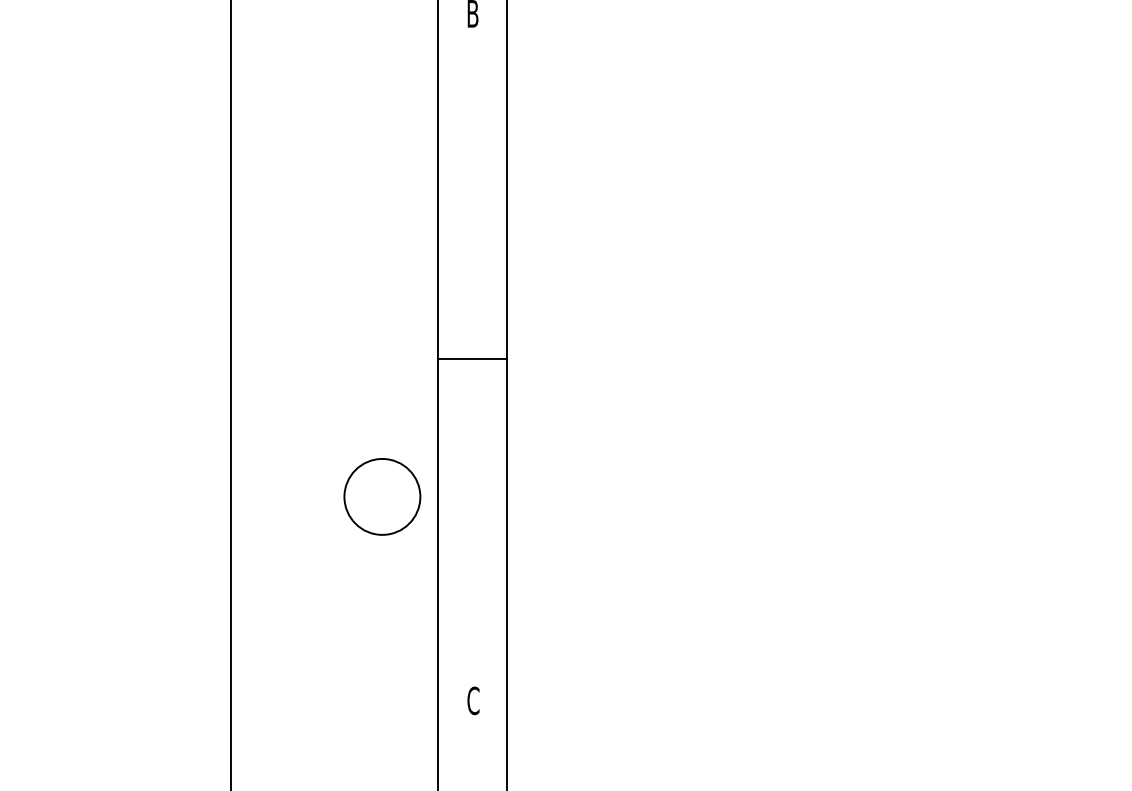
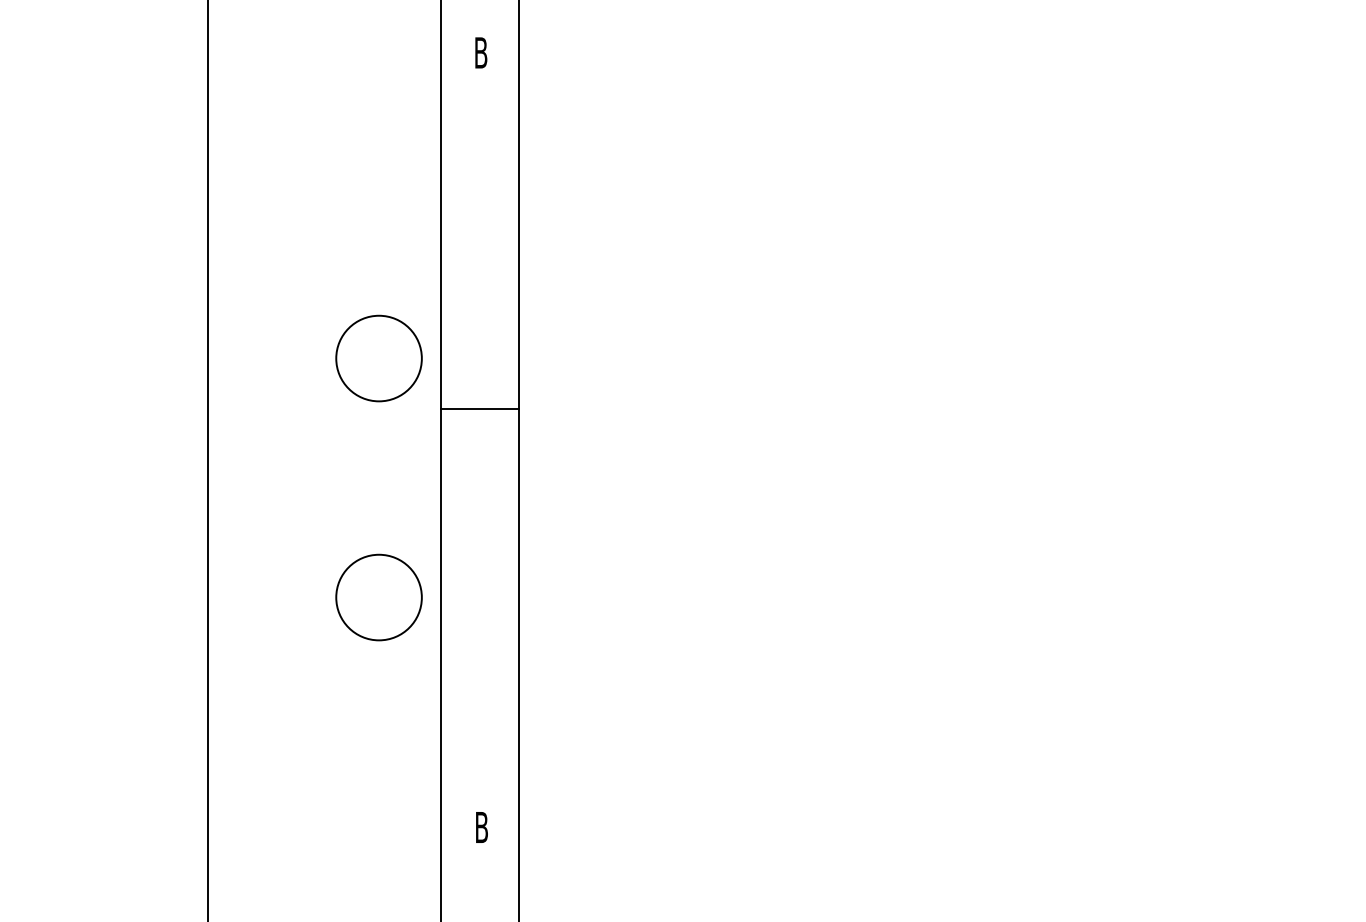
circle: (381, 284) -> (378, 358), added
line: (472, 358) -> (480, 408), moved
text: (473, 700) -> (481, 827), C -> B

